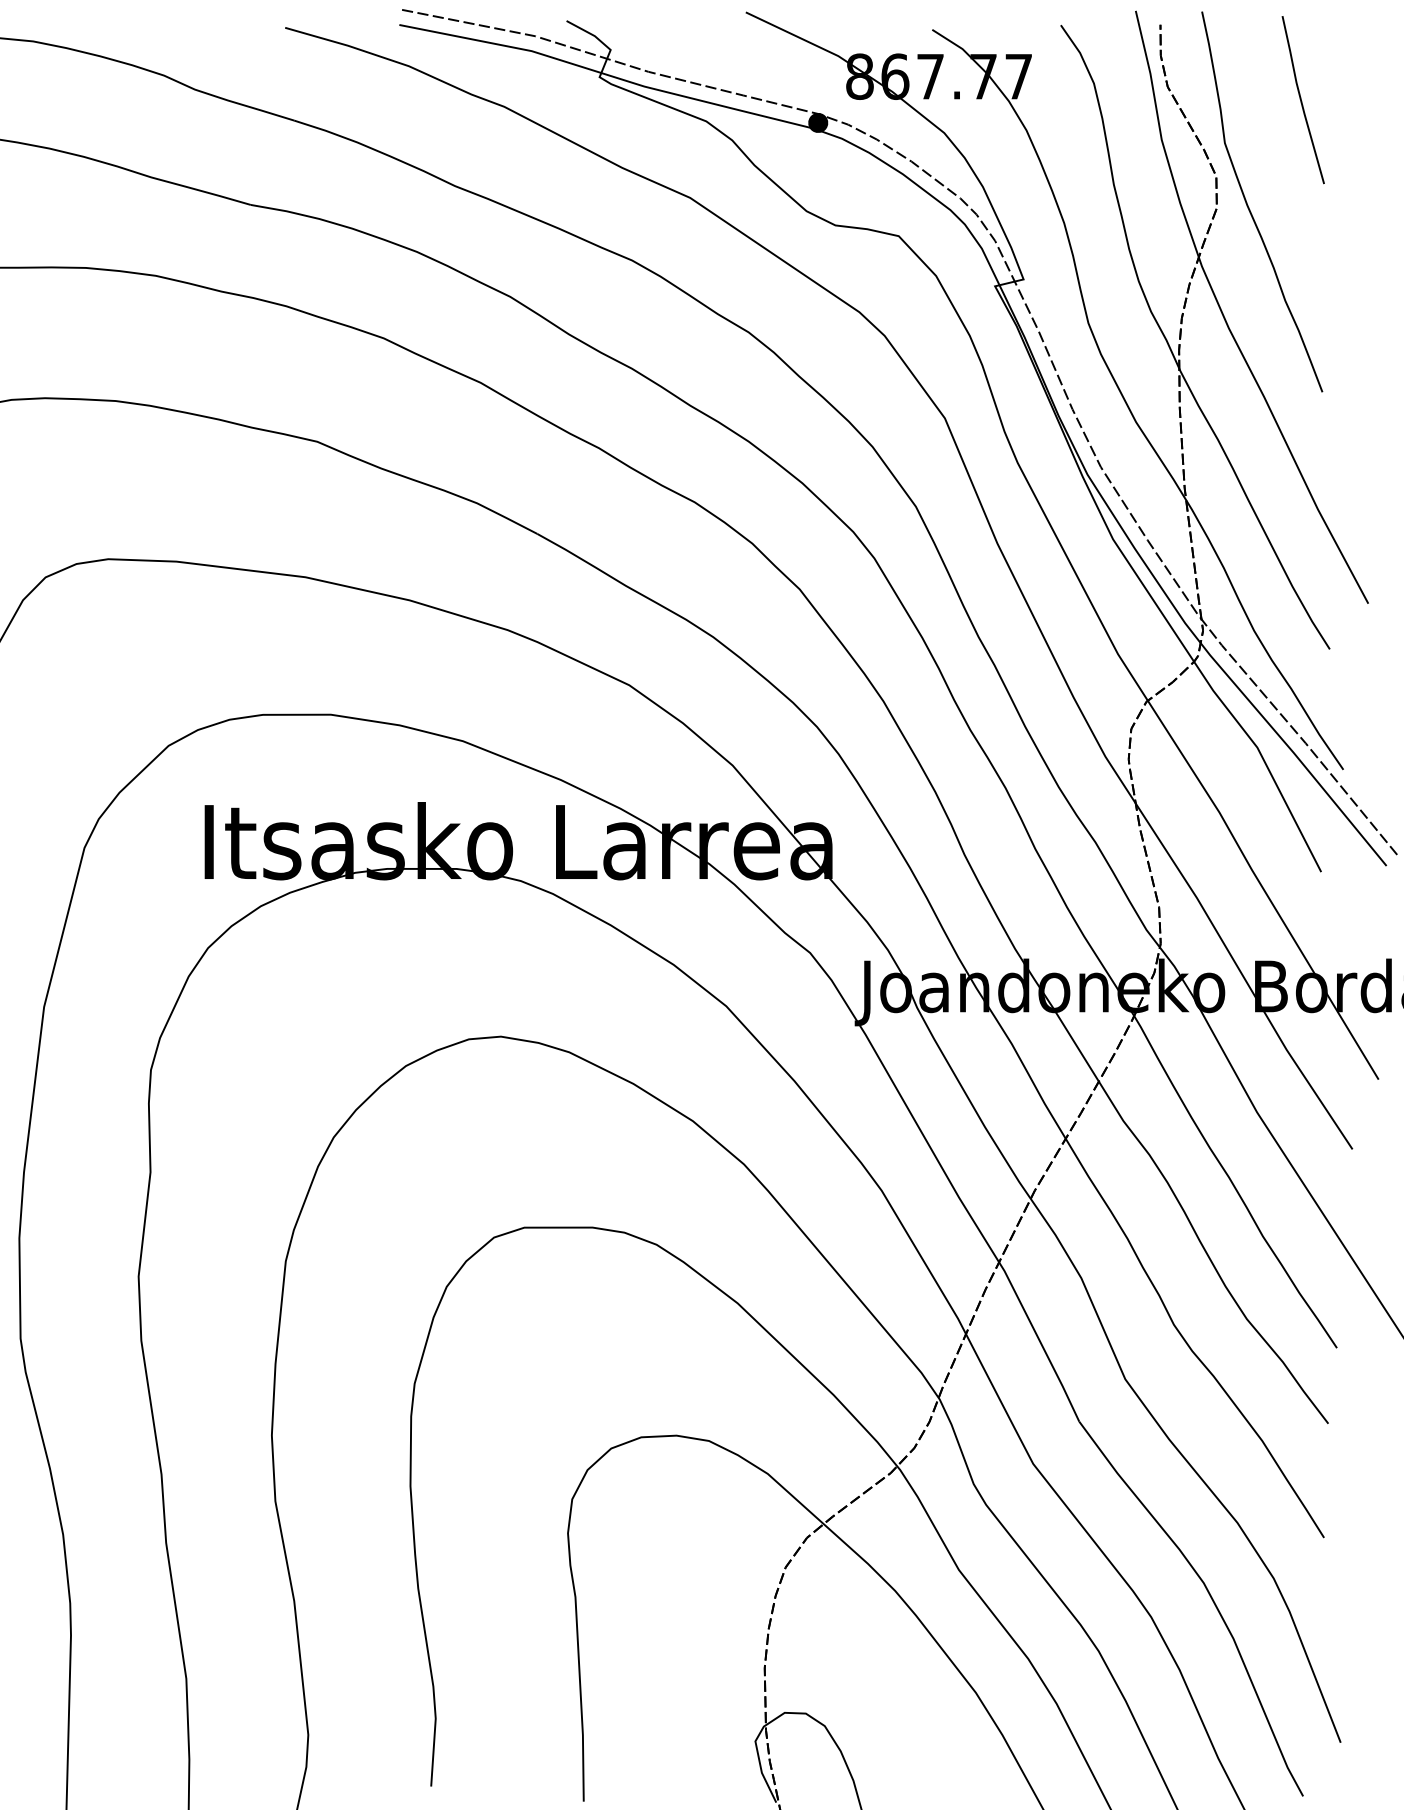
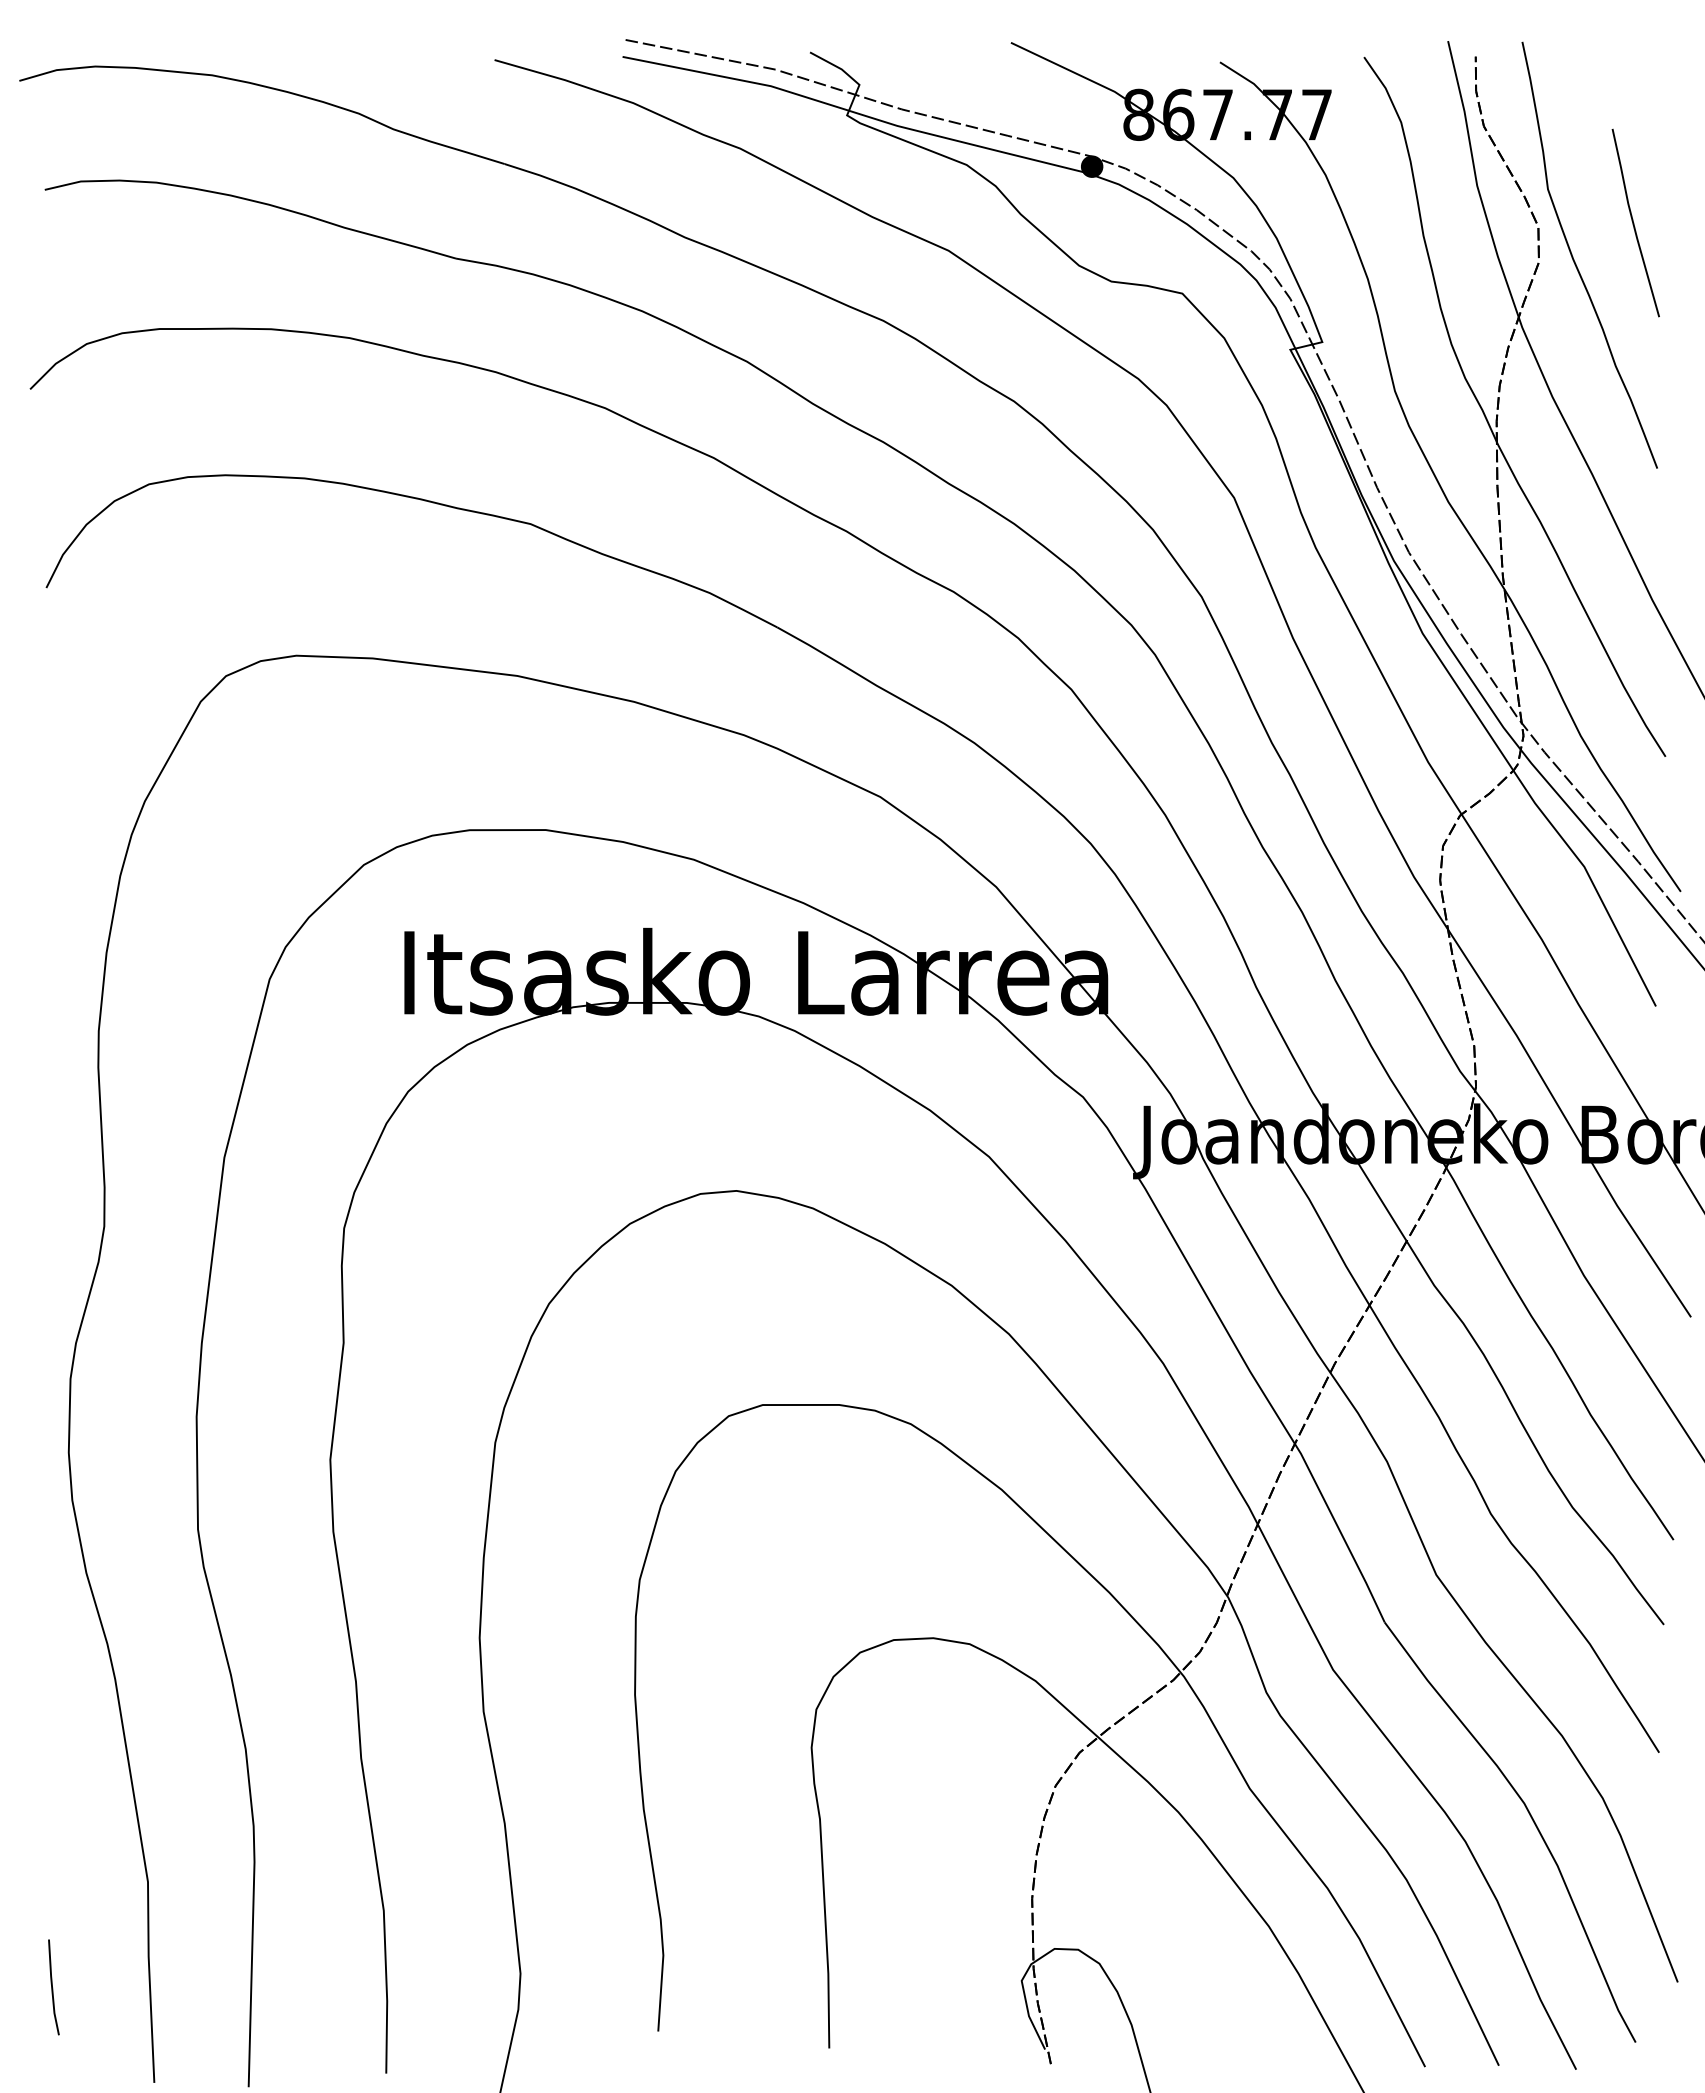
line: (1302, 100) -> (1634, 223), moved

